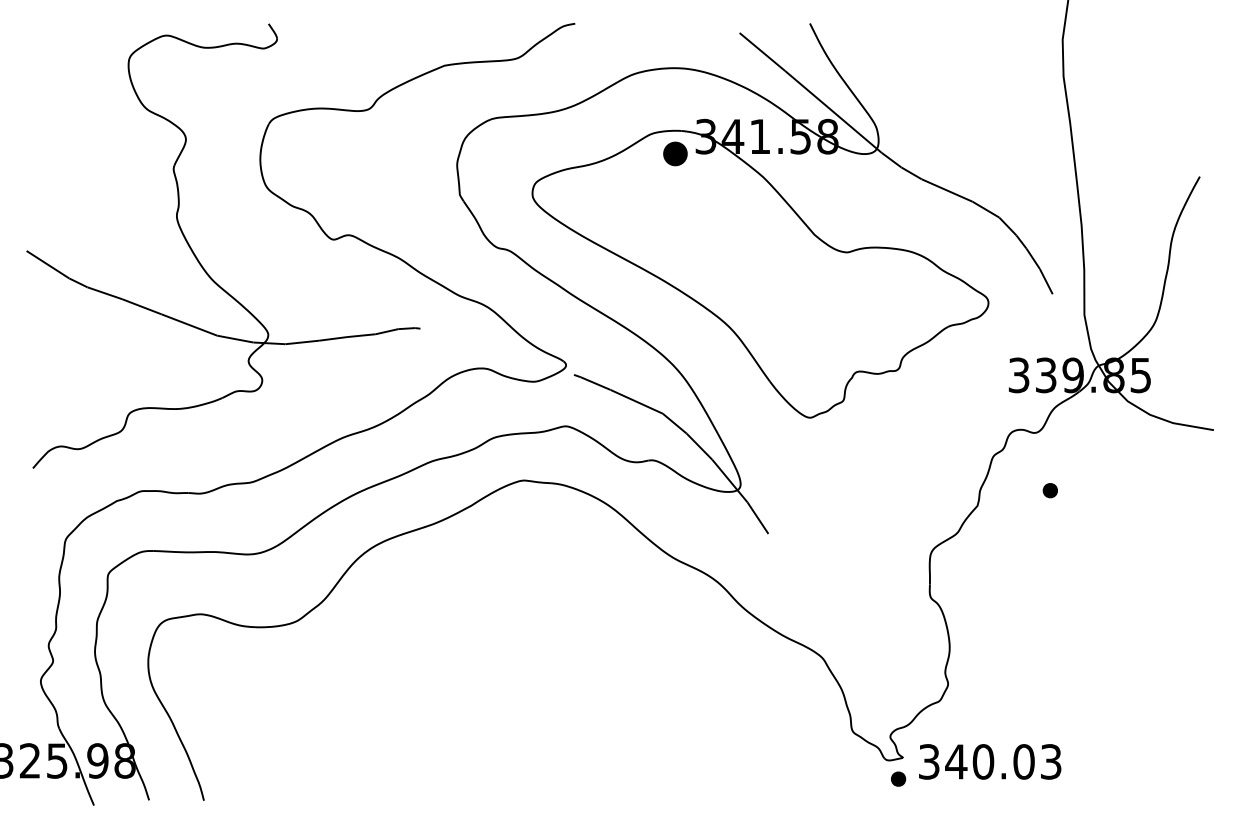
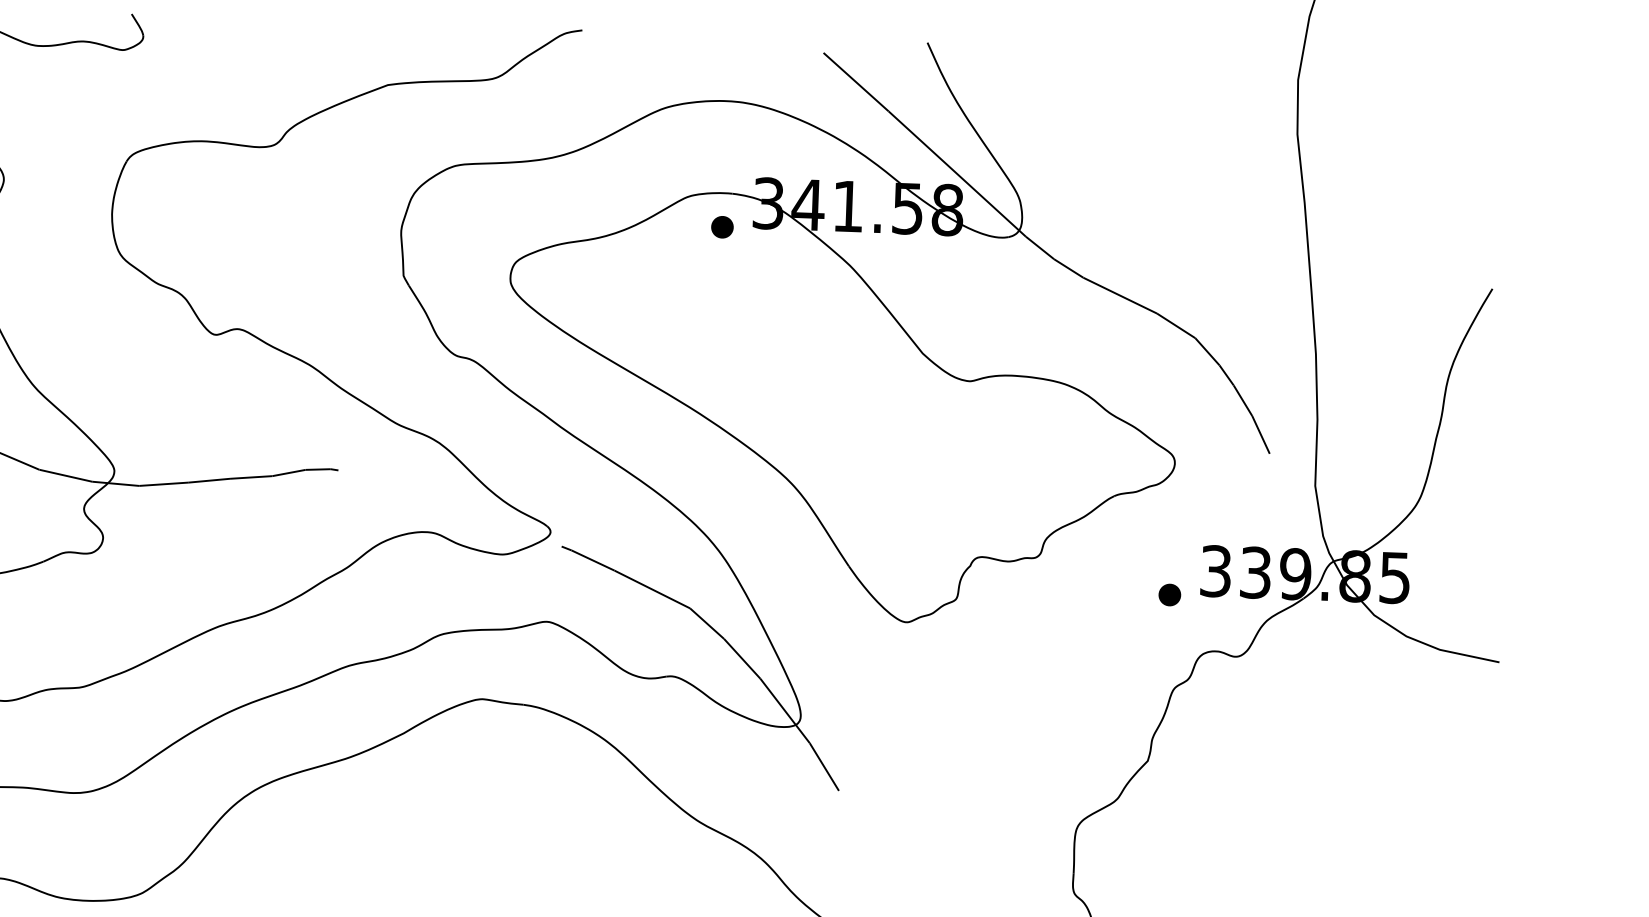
part: (674, 153) -> (721, 226), size x0.62
part: (1049, 490) -> (1168, 594), moved

